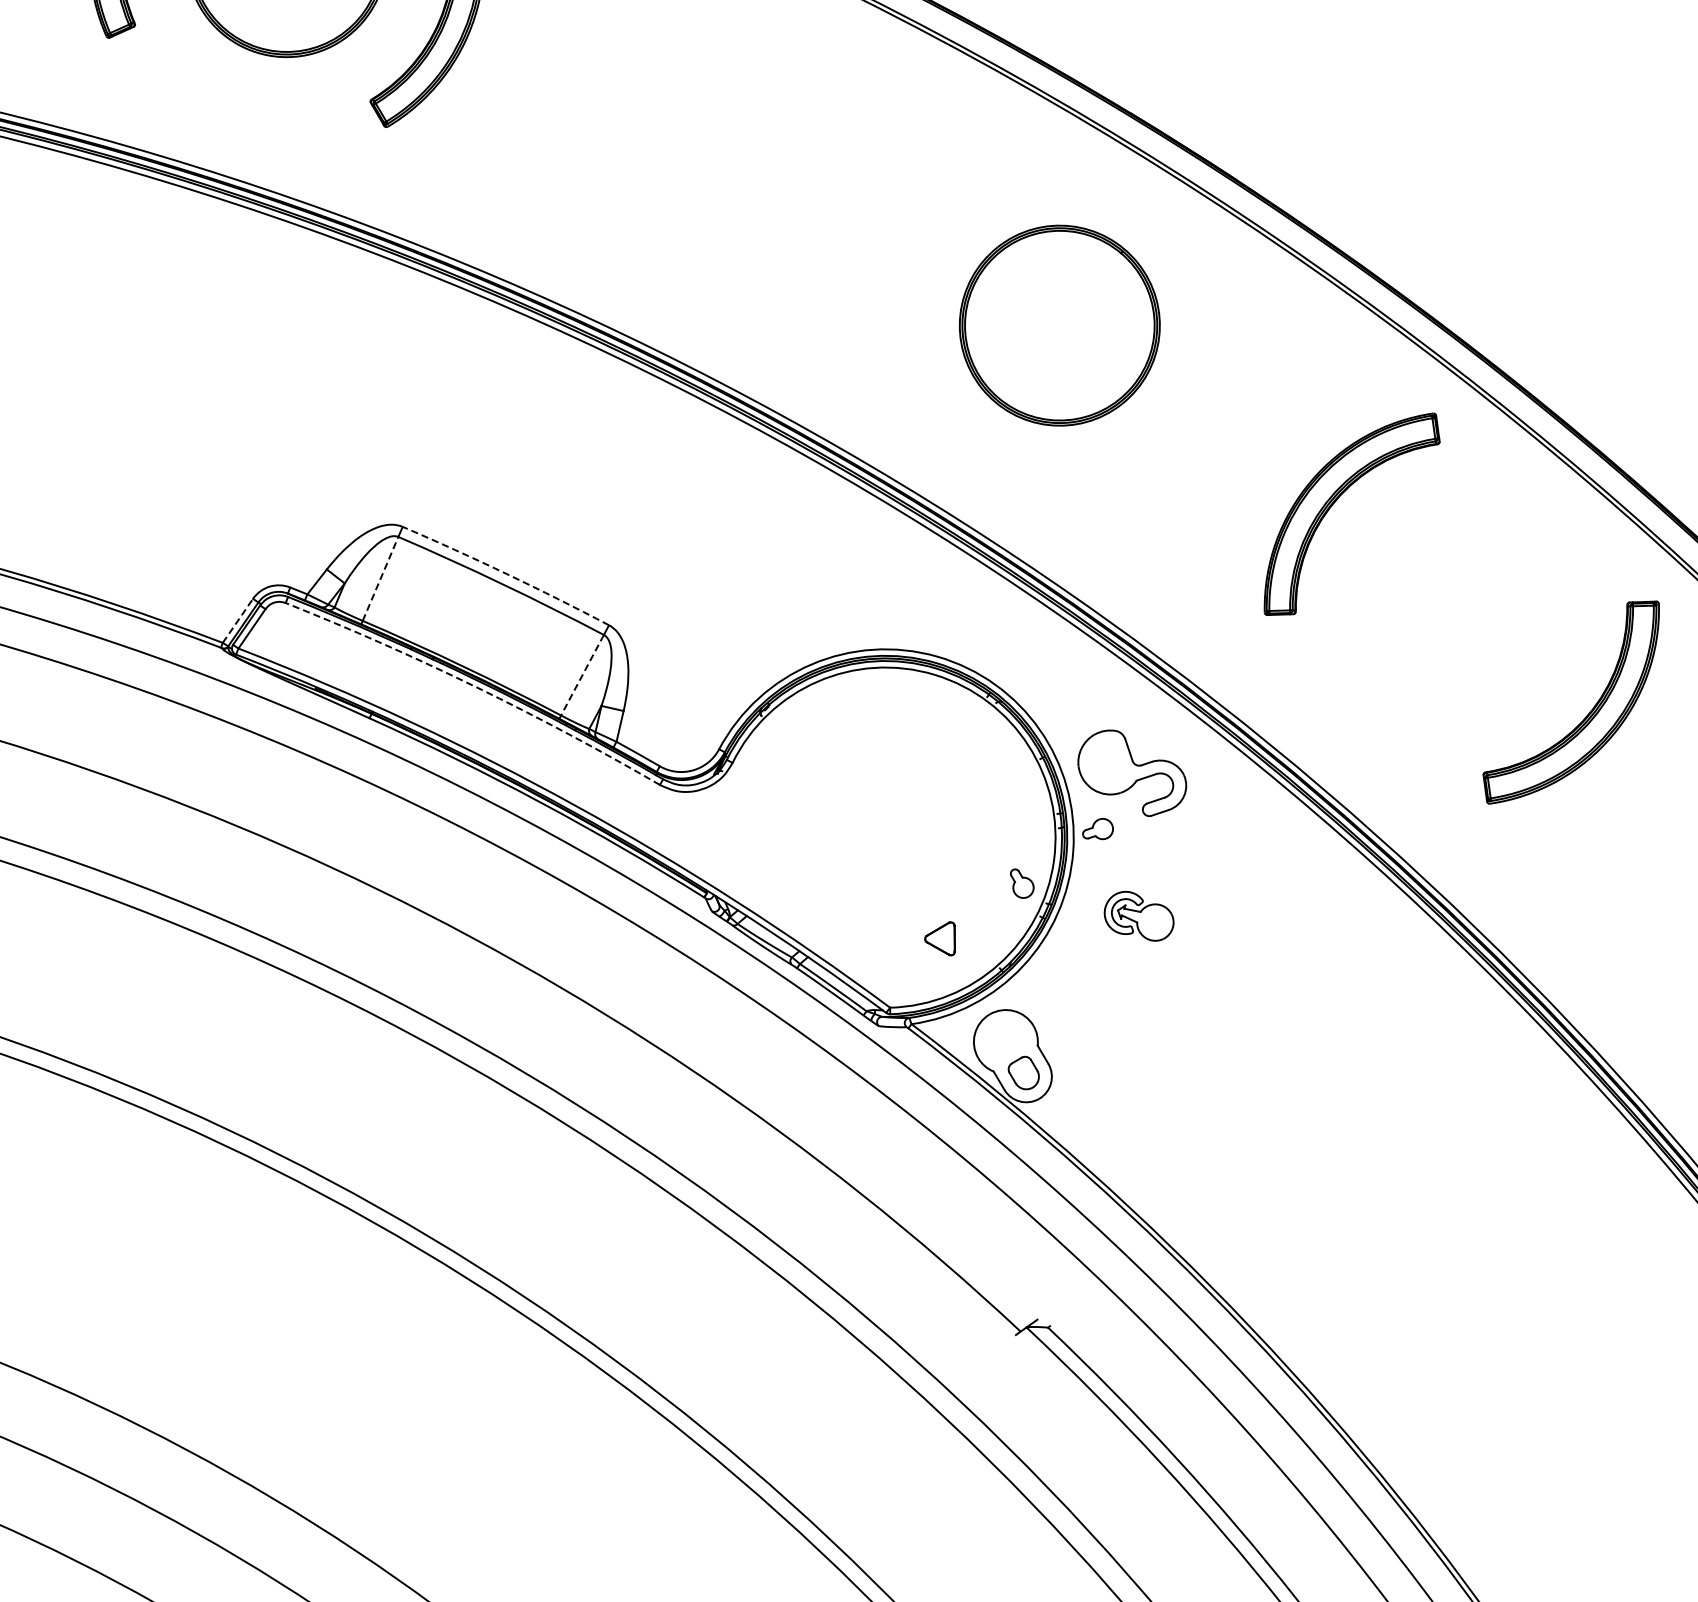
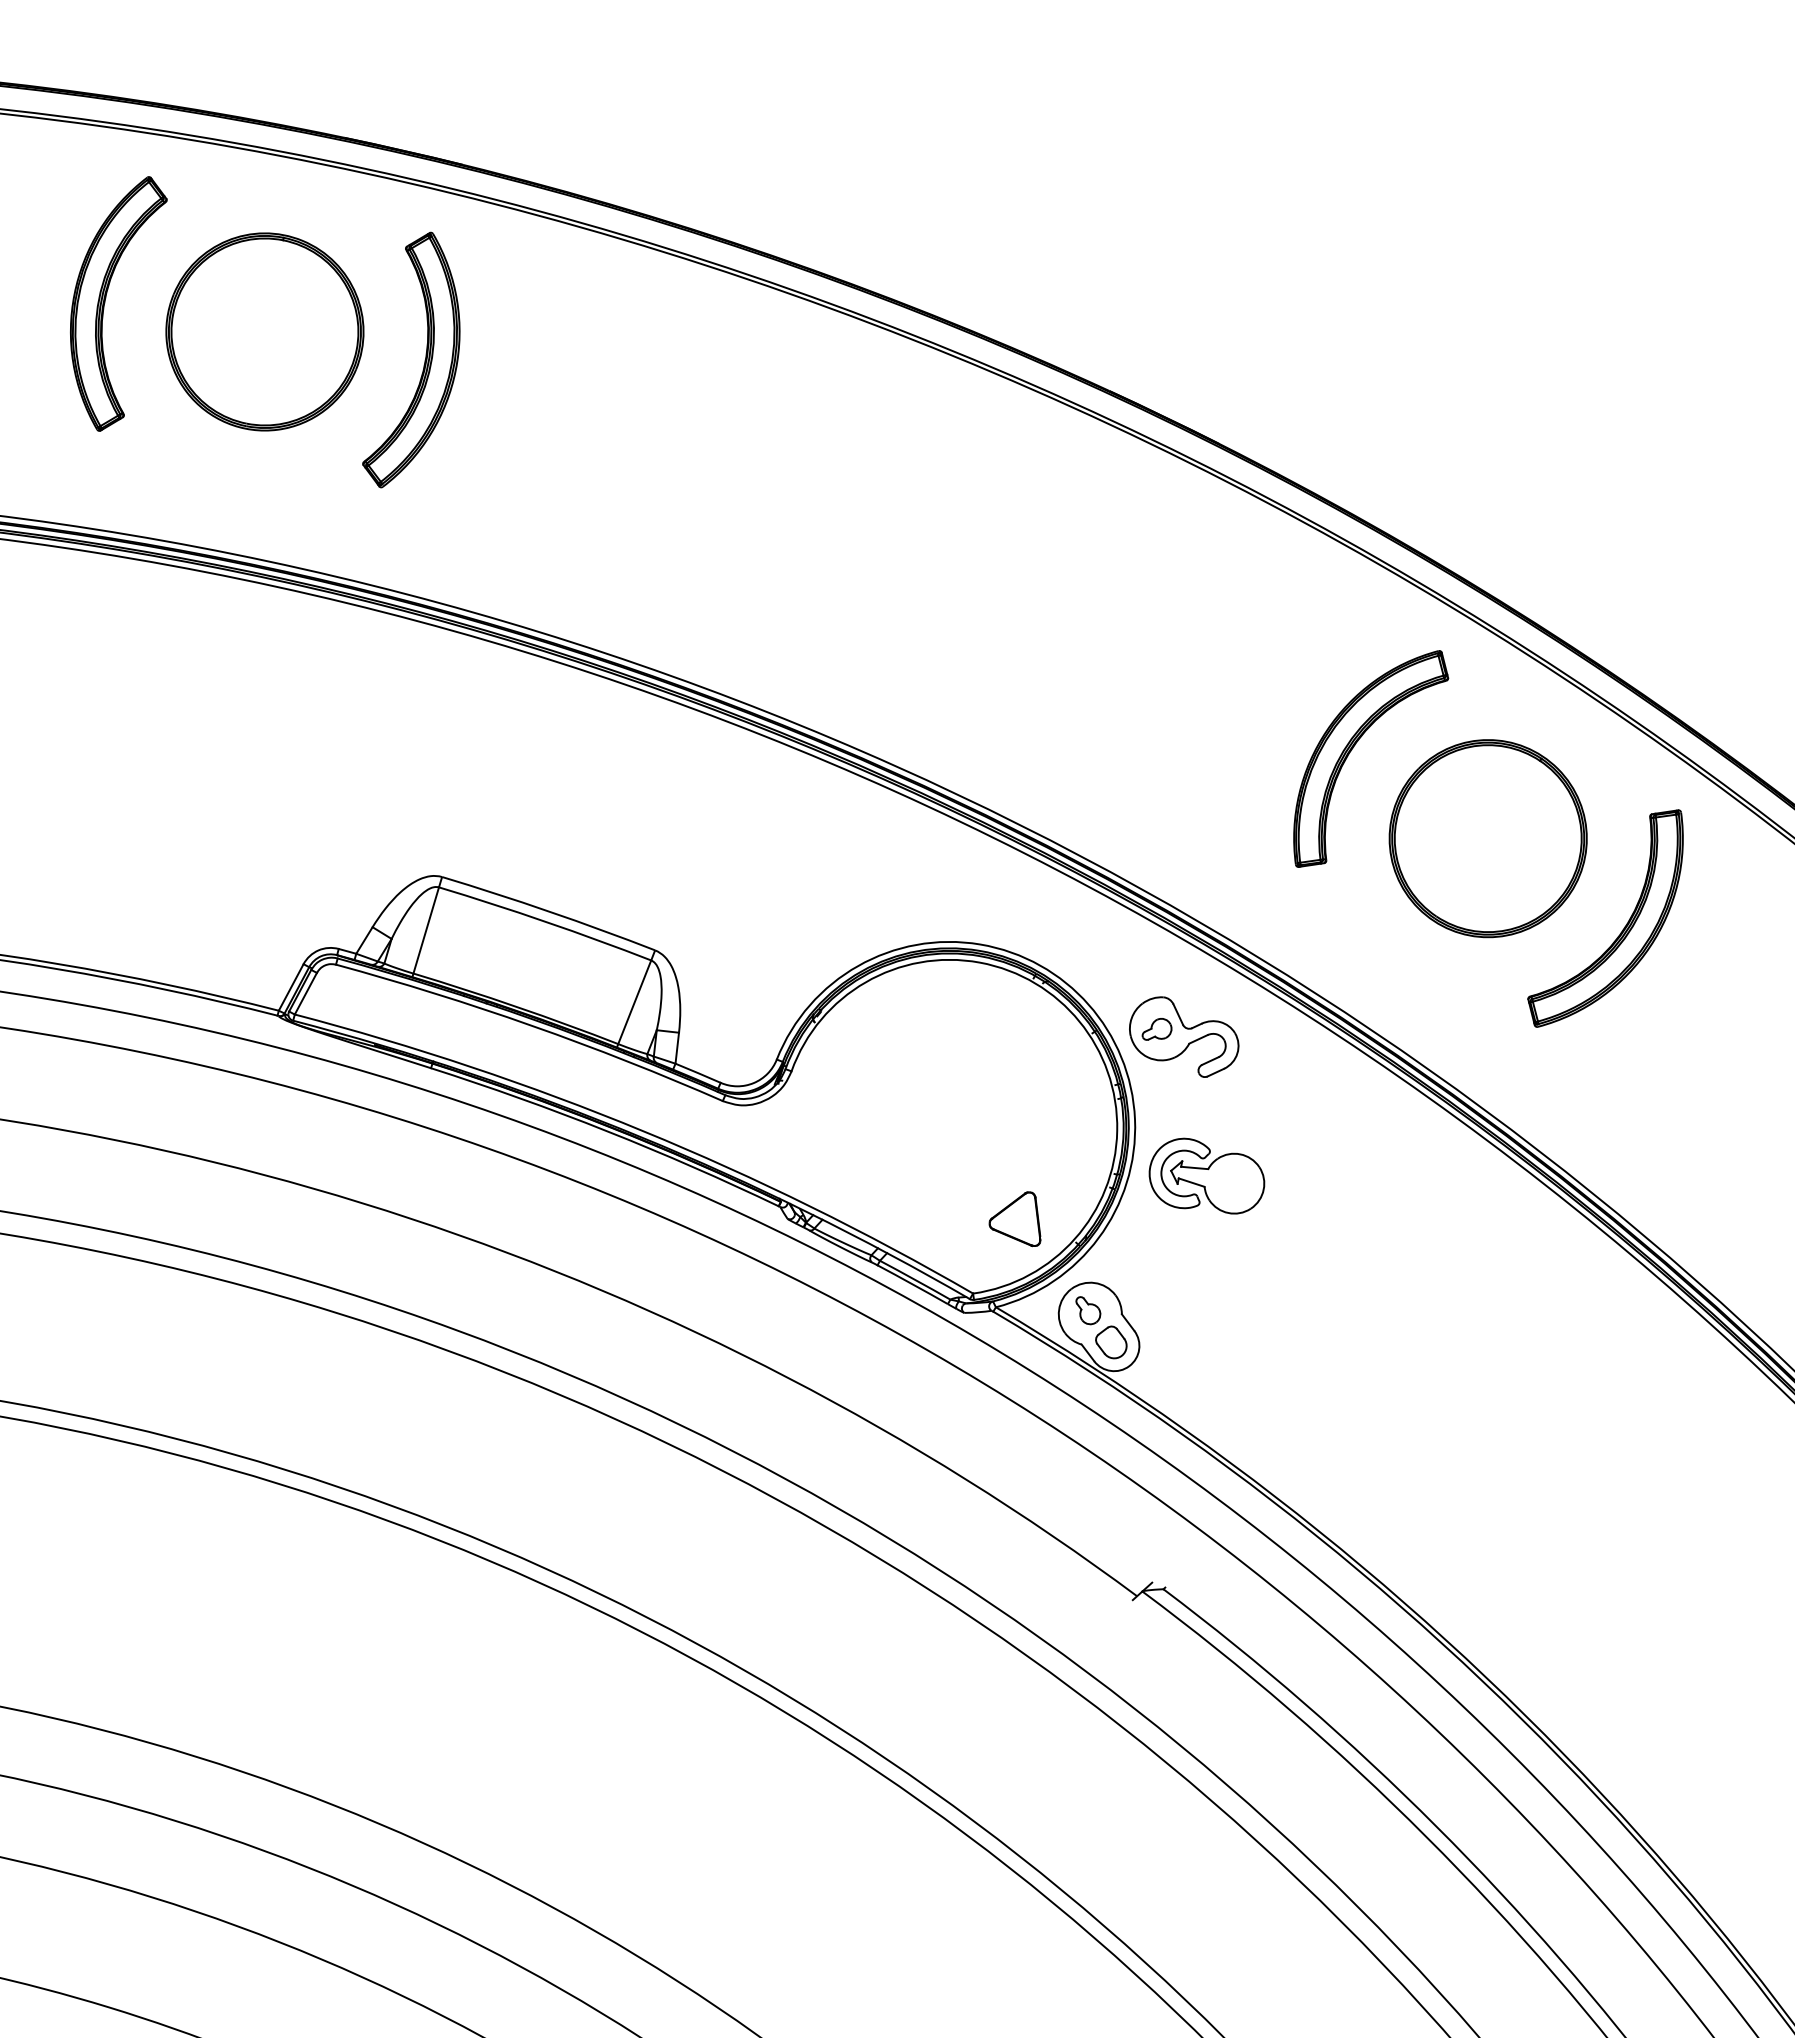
part: (1059, 325) -> (1487, 838), moved
arc: (507, 573) -> (549, 911), dashed -> solid
line: (380, 578) -> (426, 930), dashed -> solid
line: (238, 620) -> (291, 987), dashed -> solid
line: (582, 675) -> (634, 1002), dashed -> solid
arc: (475, 686) -> (531, 1025), dashed -> solid
part: (1097, 829) -> (1156, 1029), moved
part: (1022, 883) -> (1088, 1310), moved
part: (1138, 915) -> (1206, 1175), size x1.67
part: (940, 937) -> (1014, 1219), size x1.67

